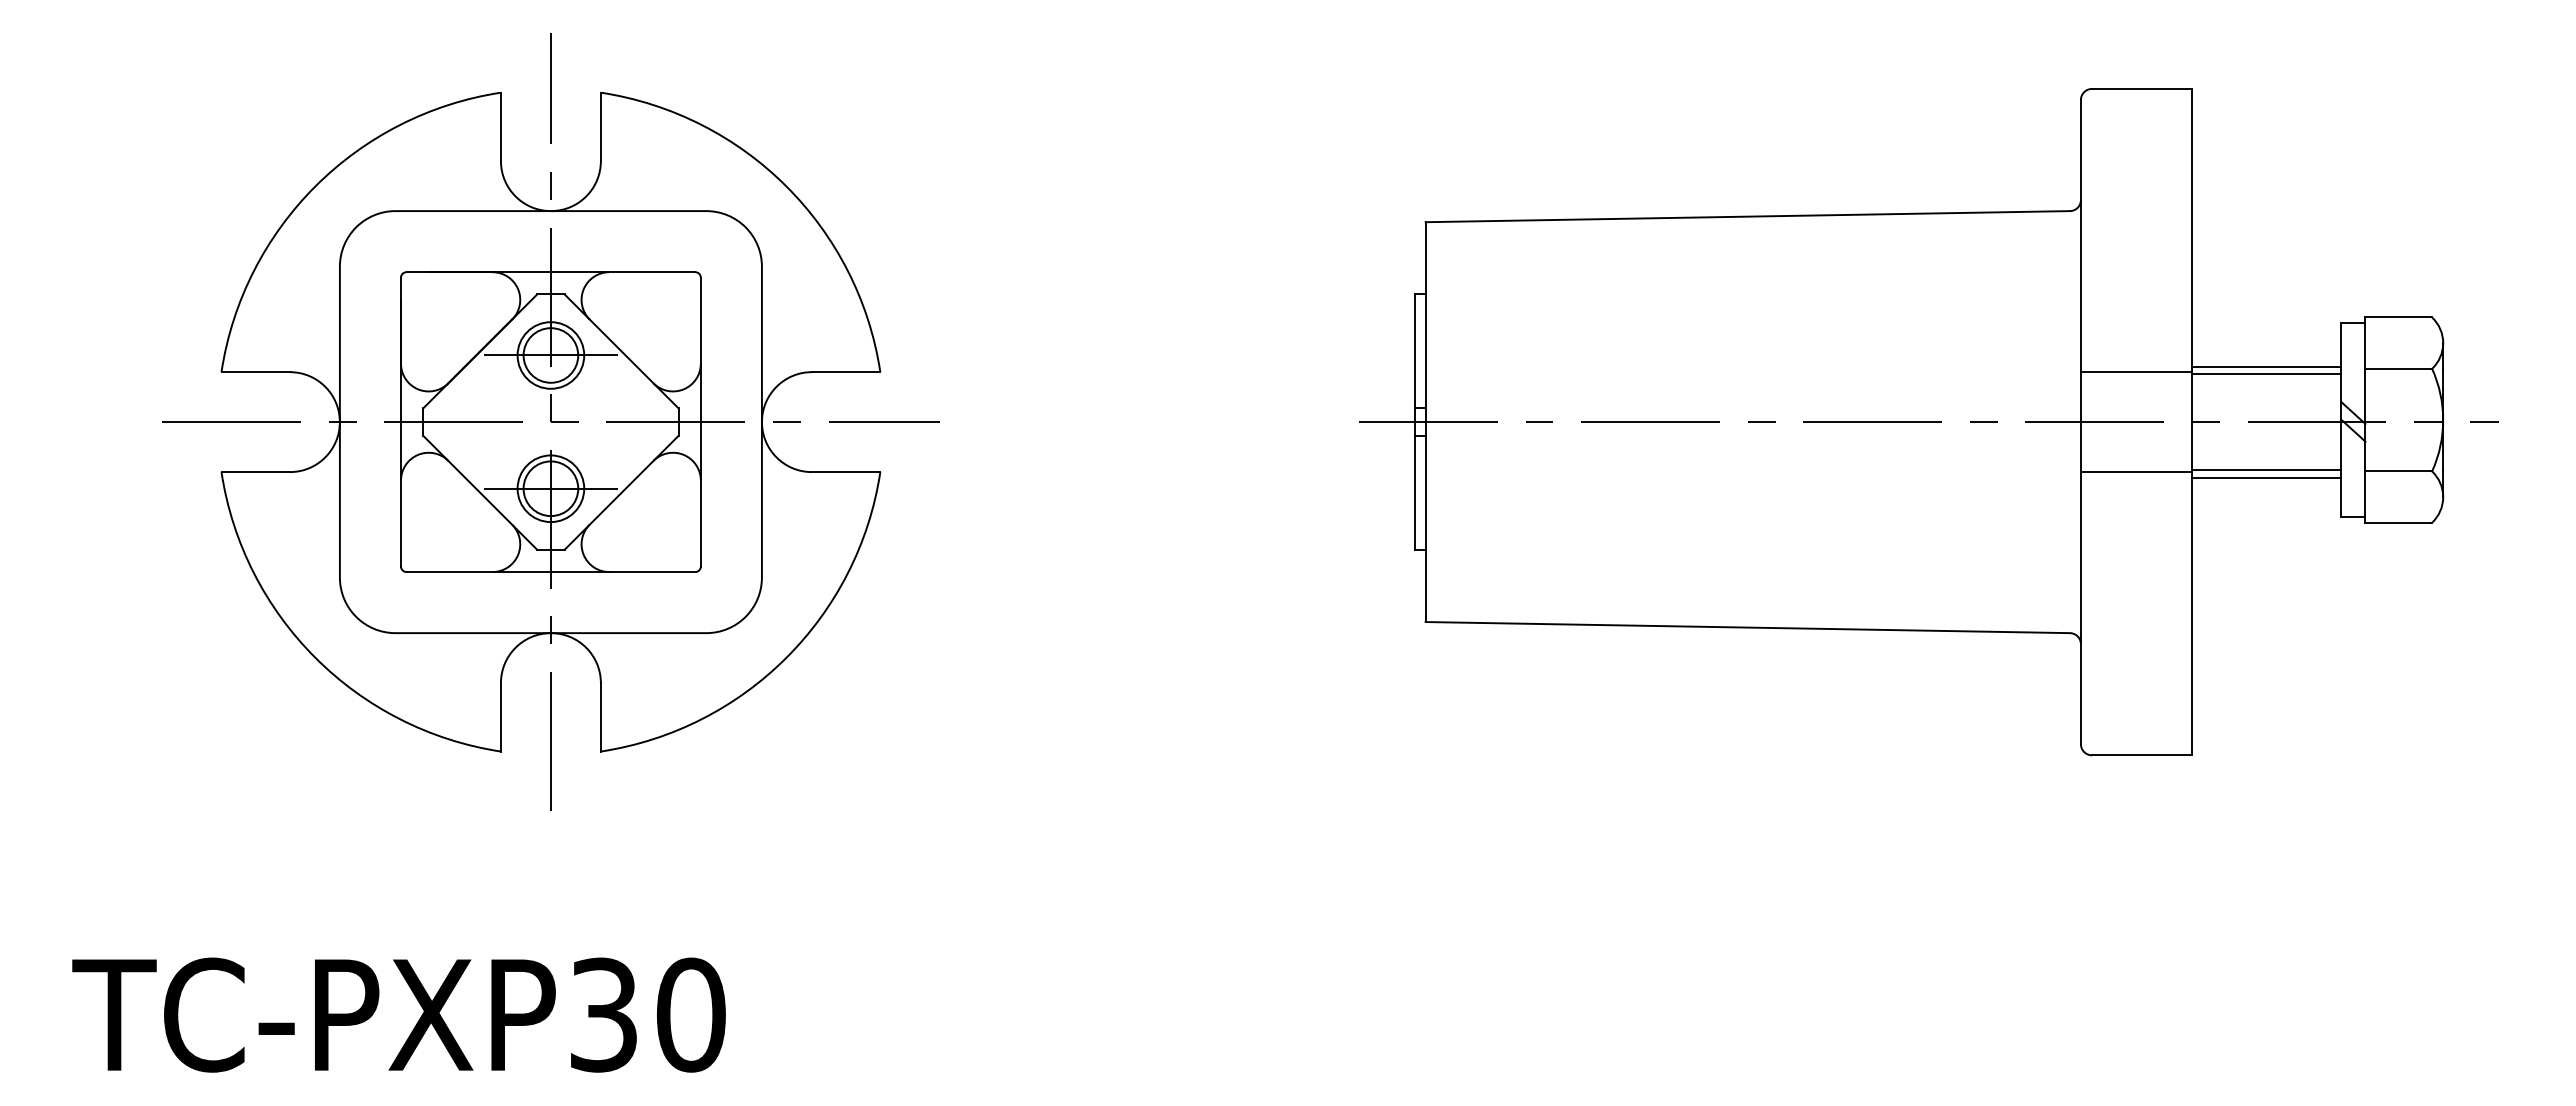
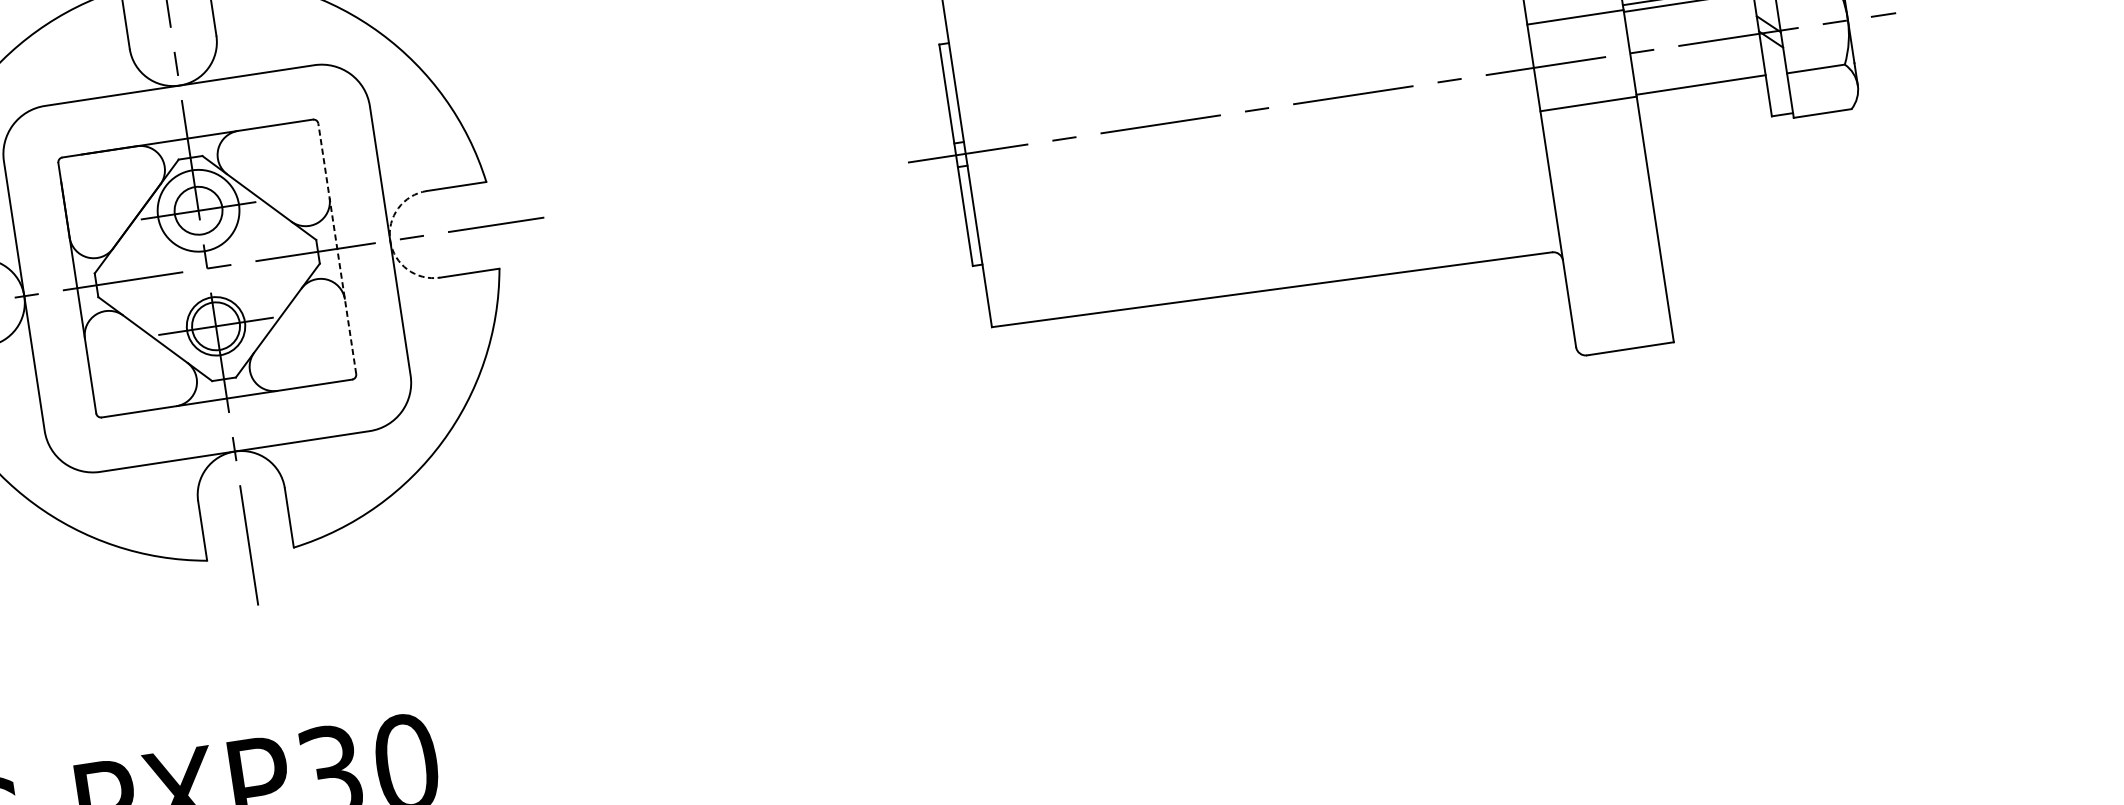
circle: (550, 355) -> (198, 210), size x1.4
line: (700, 421) -> (336, 248), solid -> dashed
arc: (761, 422) -> (389, 241), solid -> dashed
line: (2266, 477) -> (1702, 91), removed

